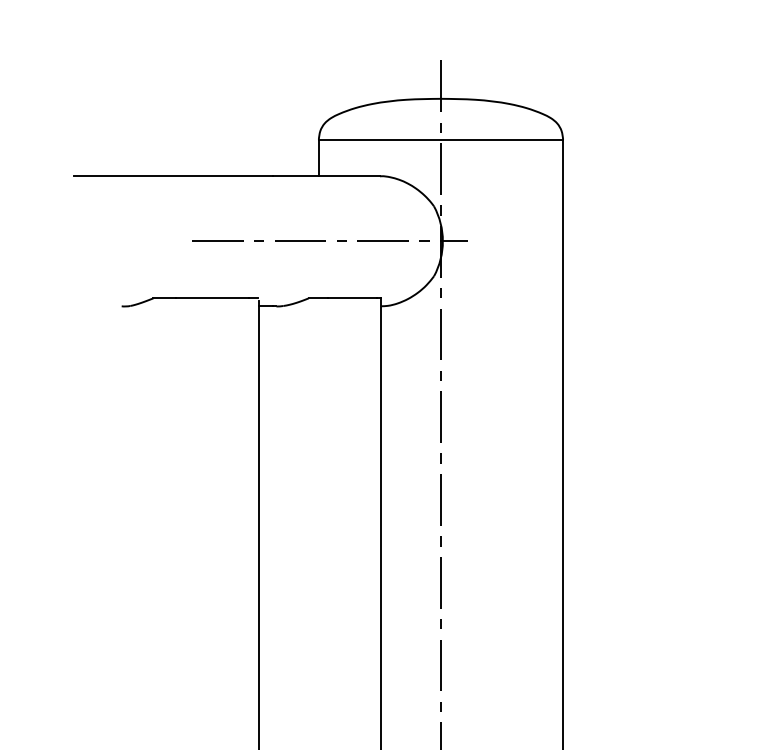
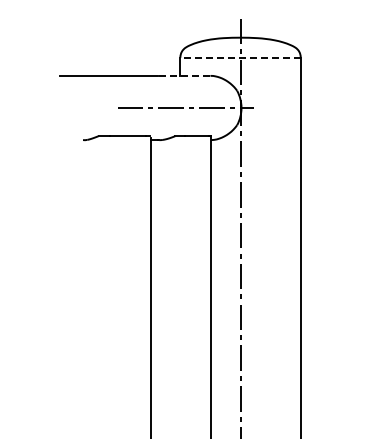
line: (440, 138) -> (240, 57), solid -> dashed
line: (325, 175) -> (183, 75), solid -> dashed

